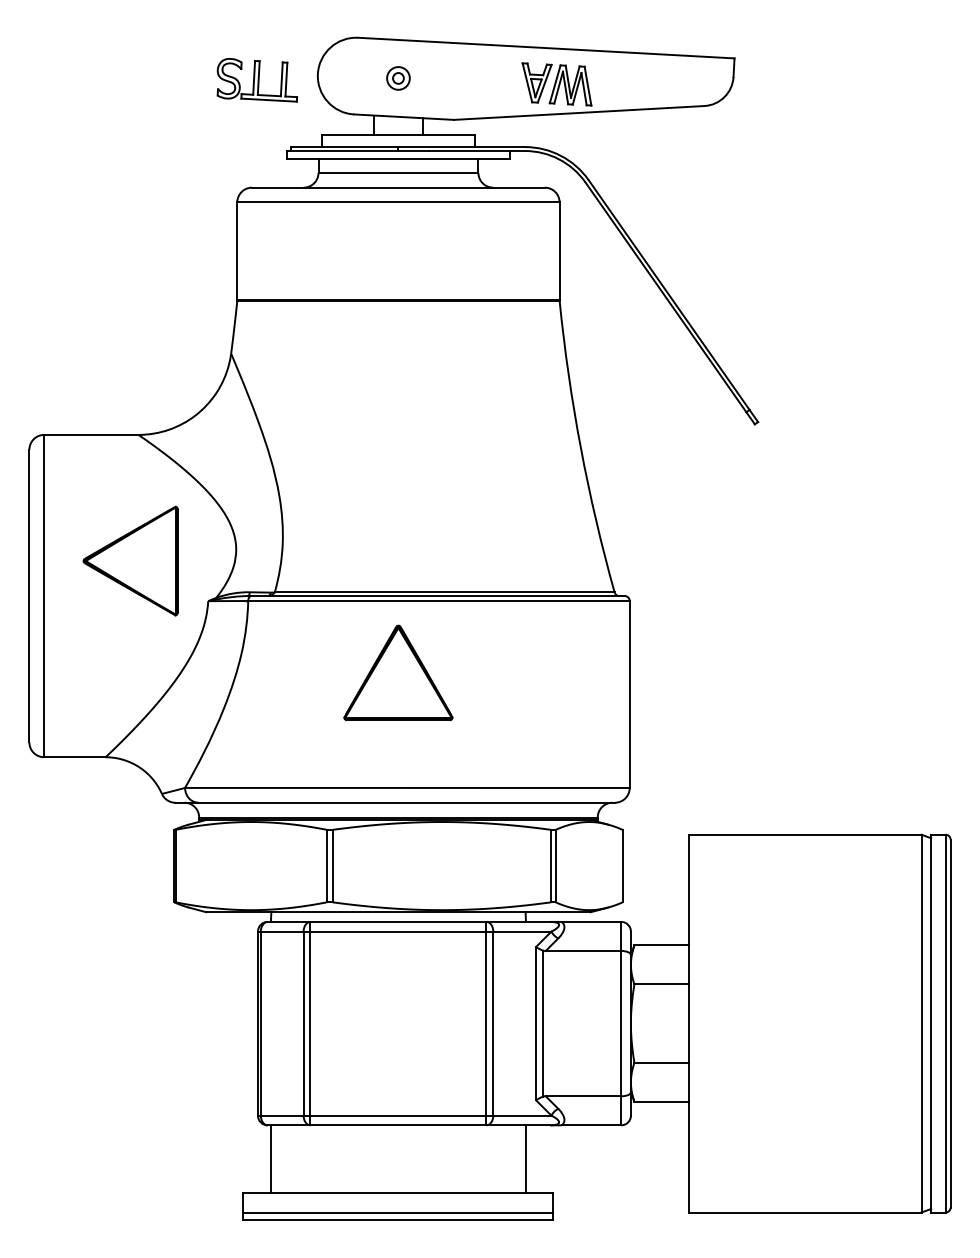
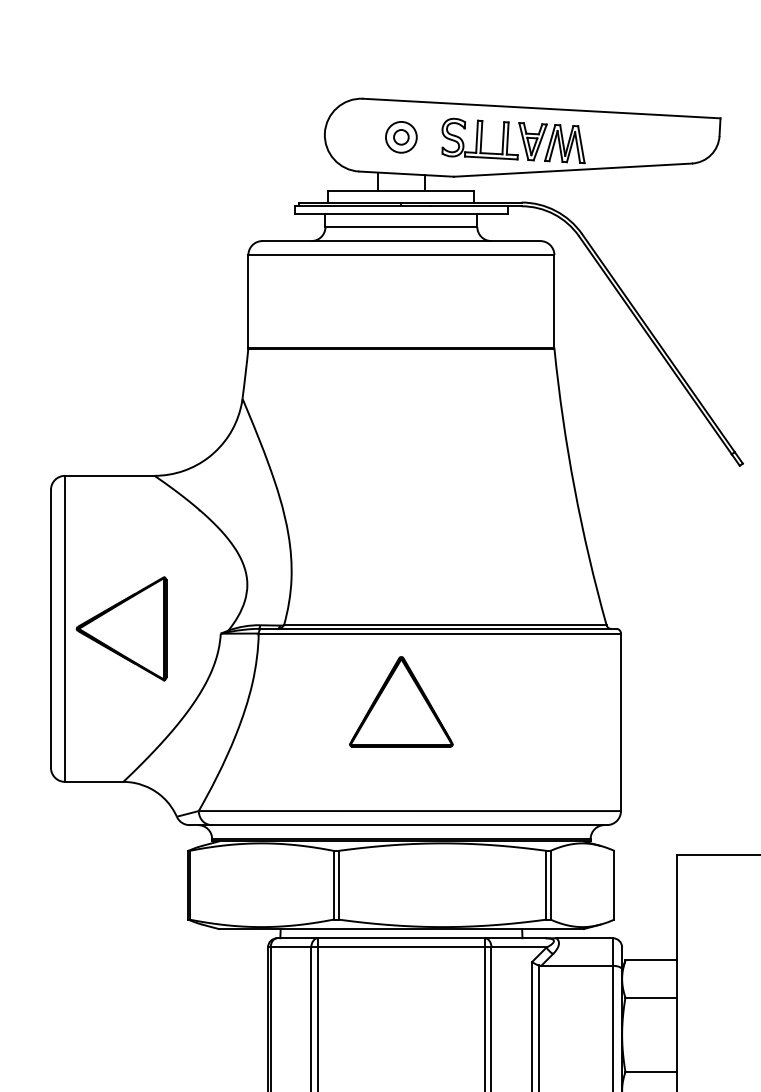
part: (398, 78) -> (401, 137), size x1.43
part: (256, 80) -> (479, 139), moved
part: (130, 560) -> (121, 628), moved

